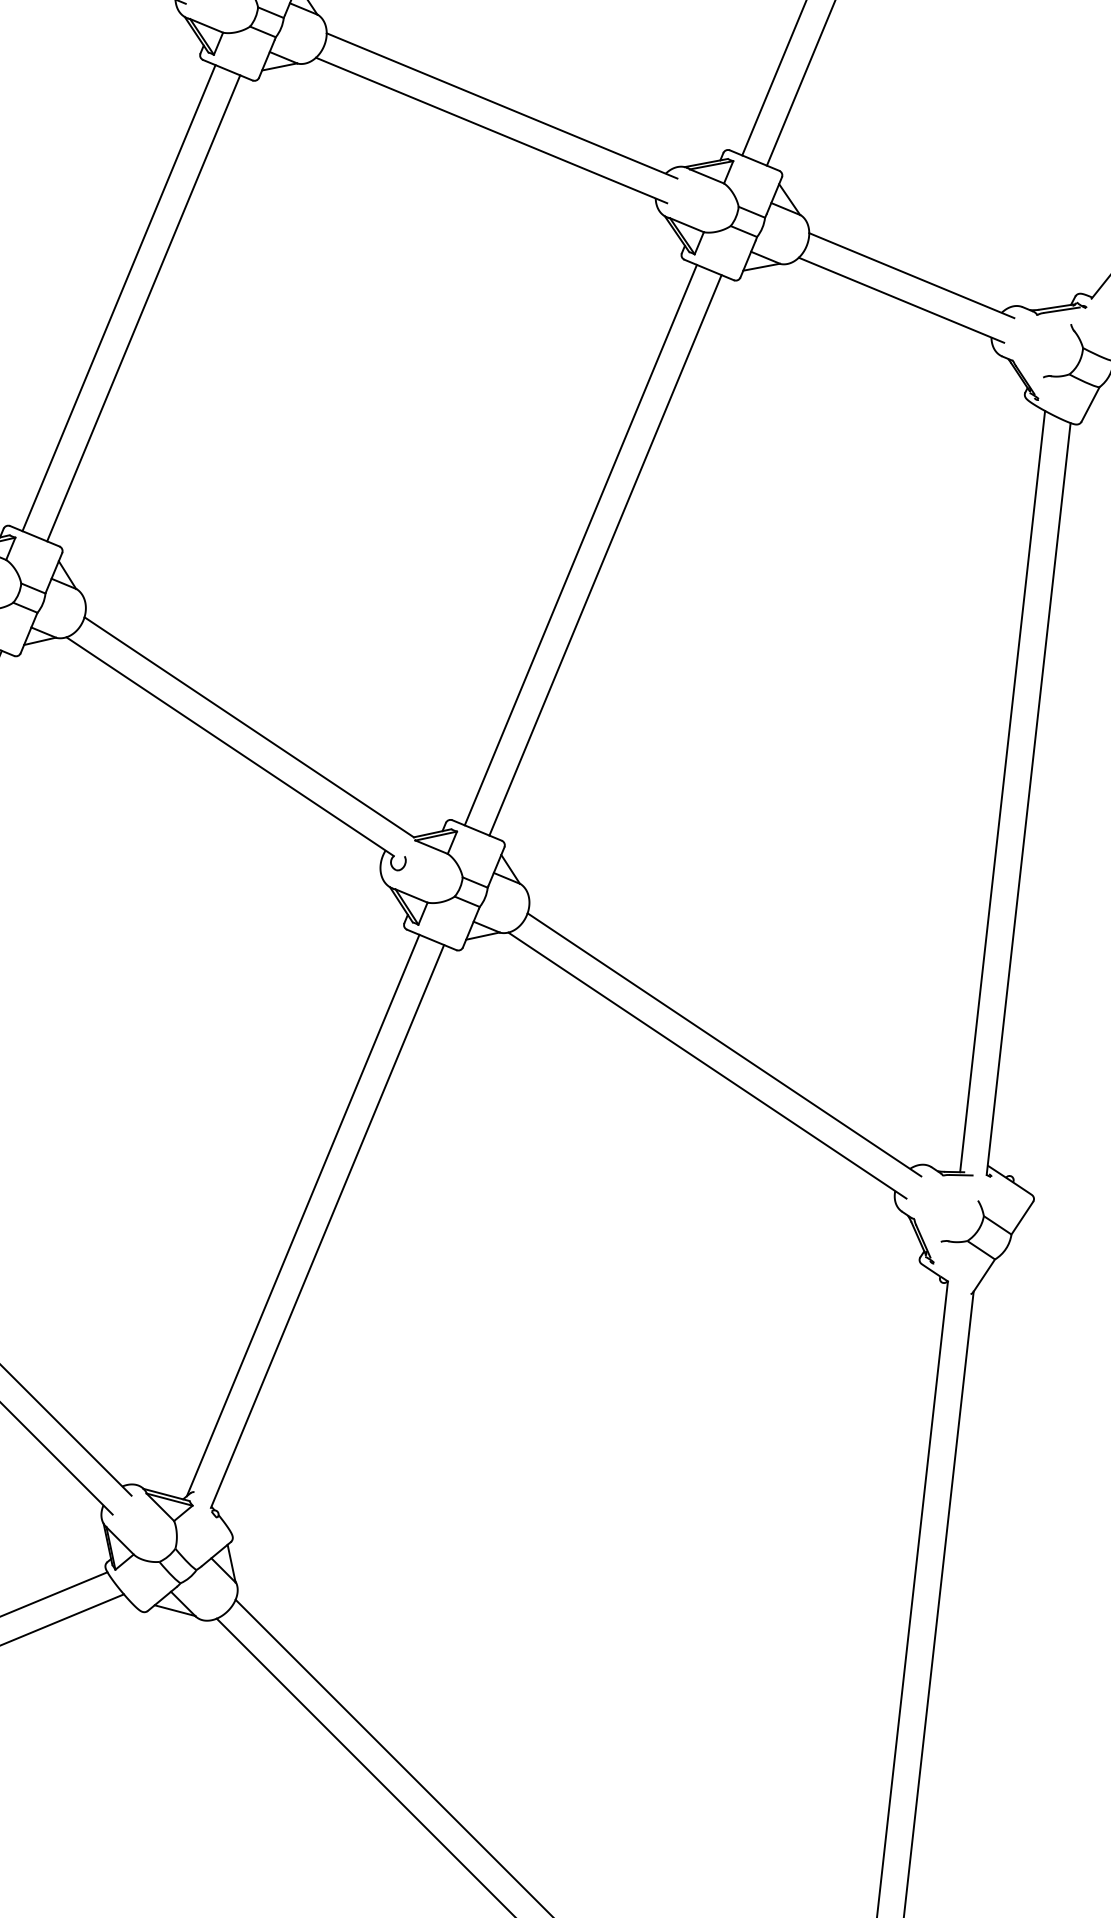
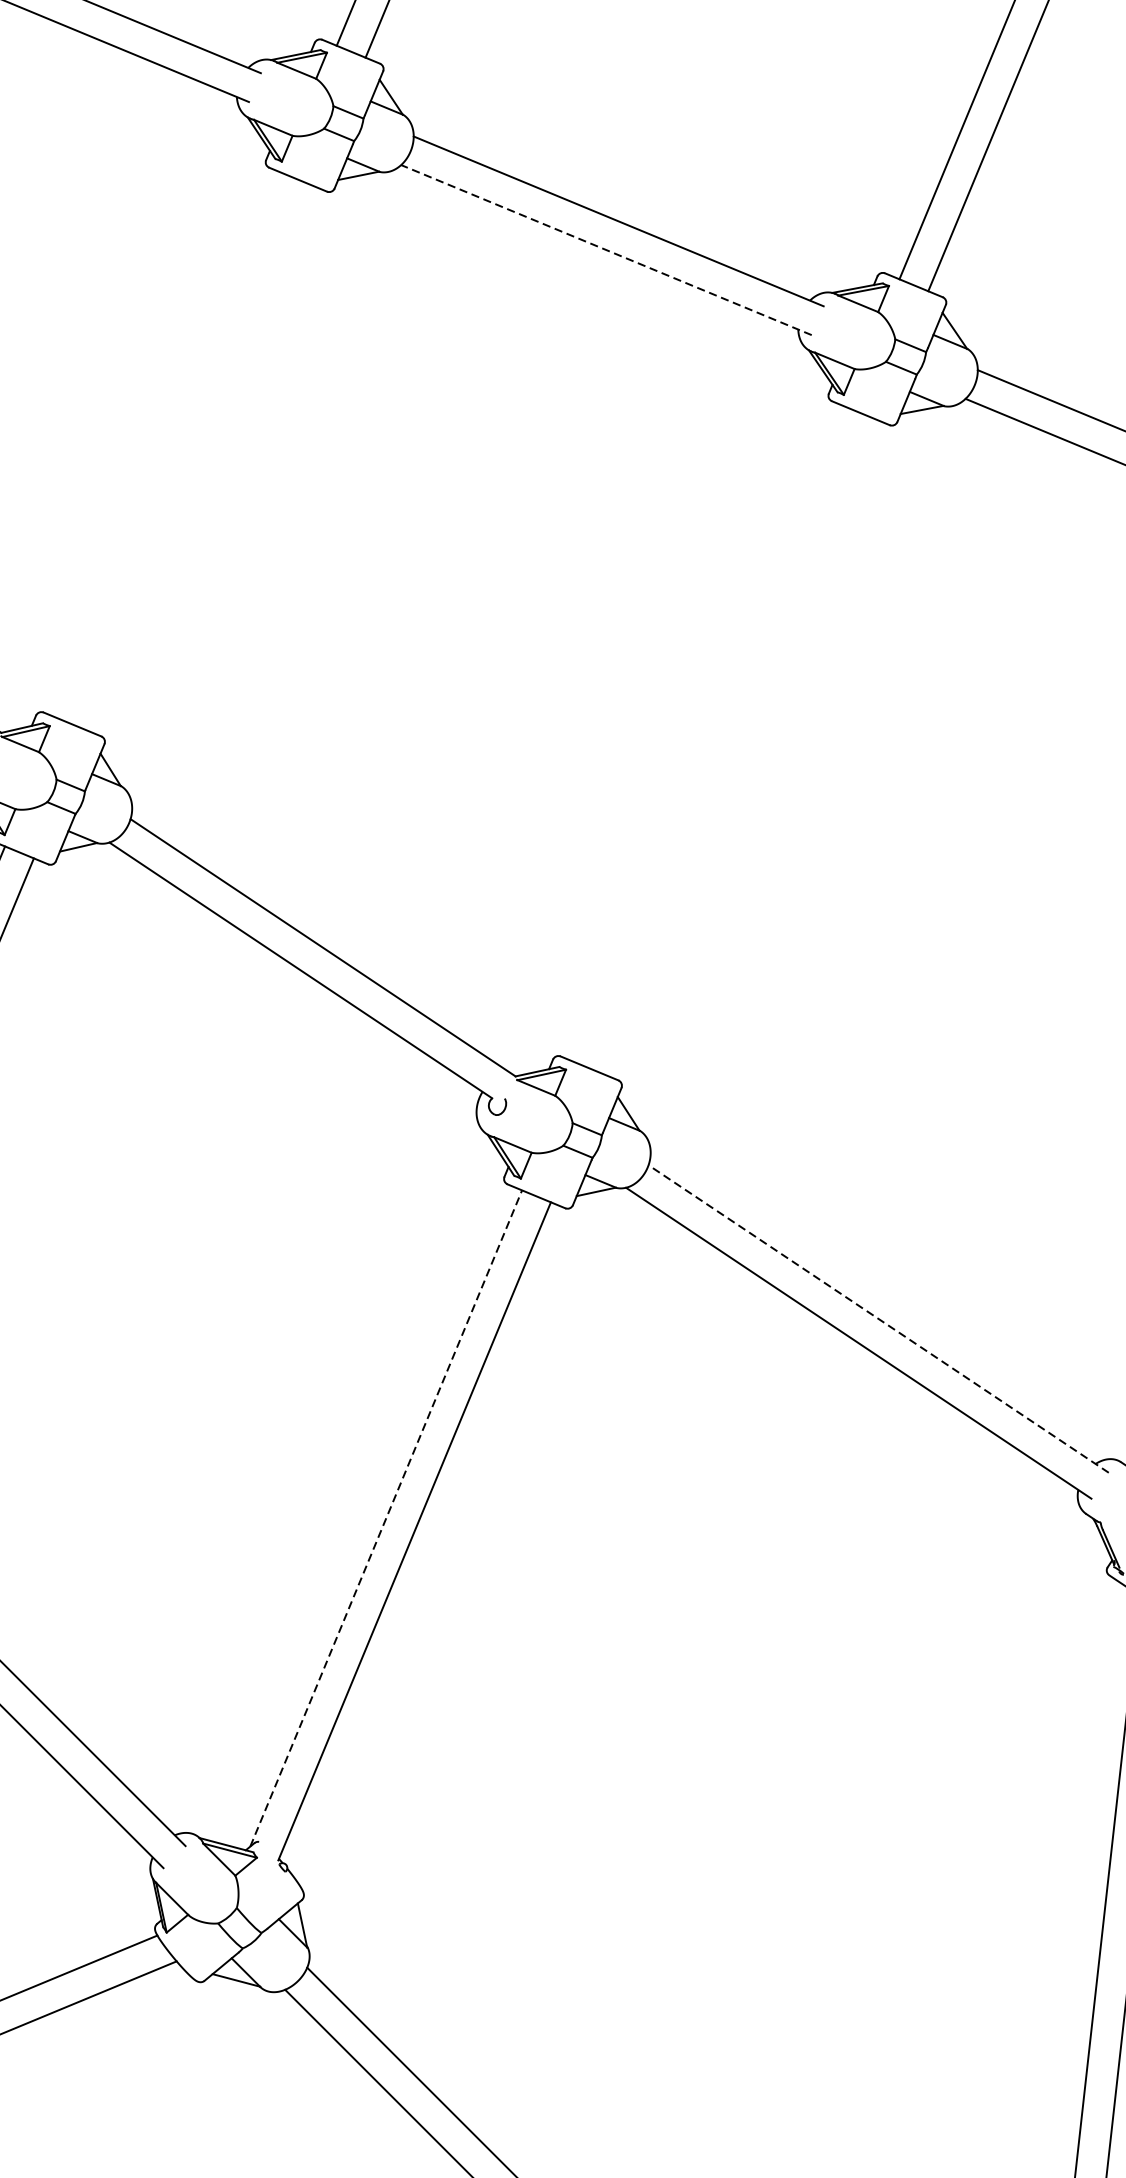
line: (491, 130) -> (606, 250), solid -> dashed
line: (118, 298) -> (170, 446), removed
line: (143, 308) -> (199, 458), removed
line: (580, 544) -> (710, 734), removed
line: (605, 555) -> (739, 746), removed
line: (724, 1044) -> (878, 1318), solid -> dashed
line: (303, 1215) -> (386, 1518), solid -> dashed

